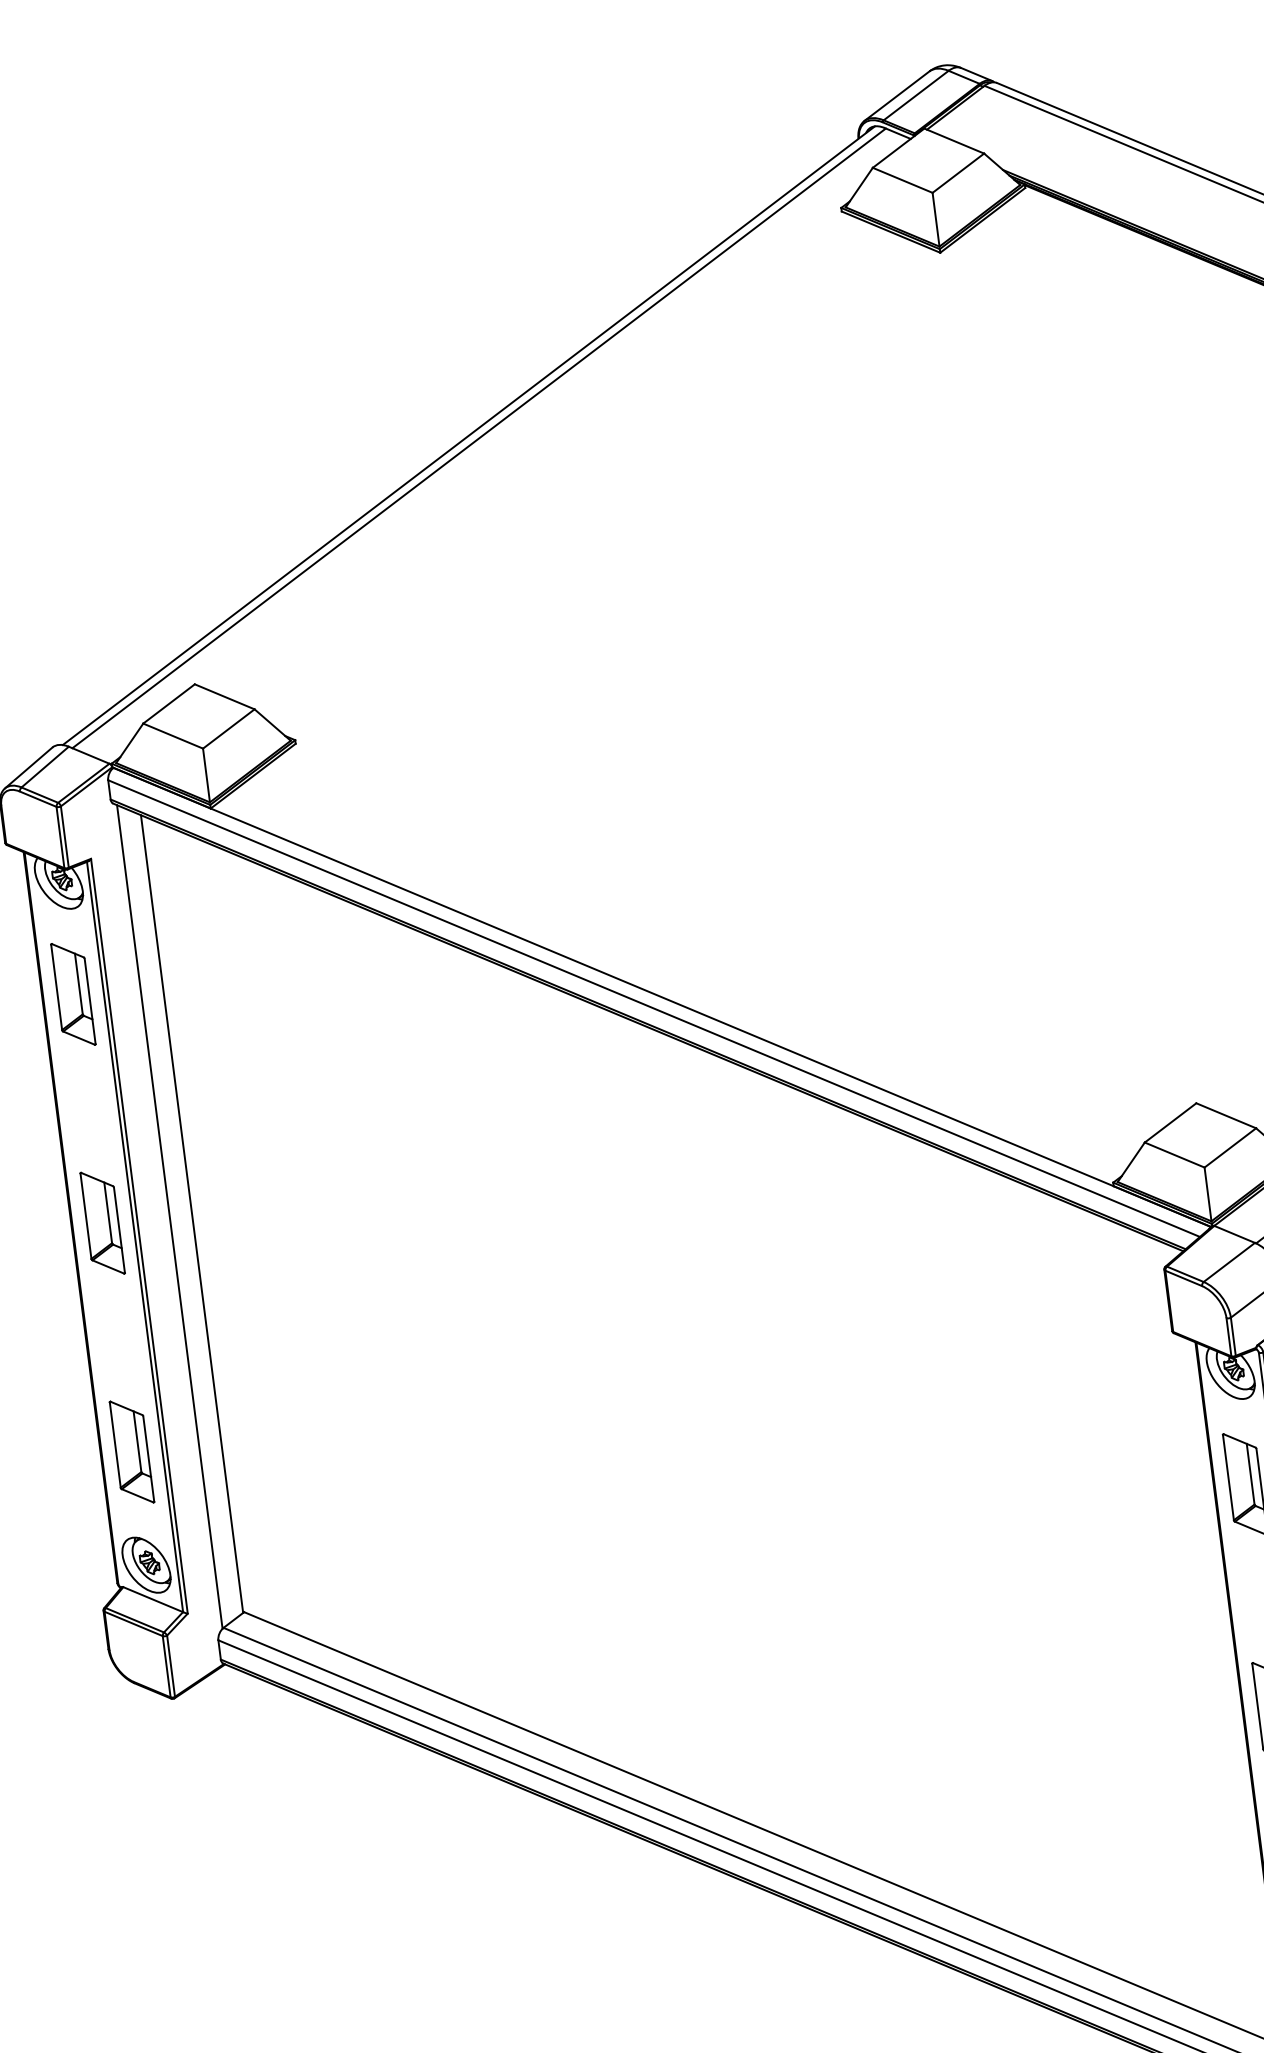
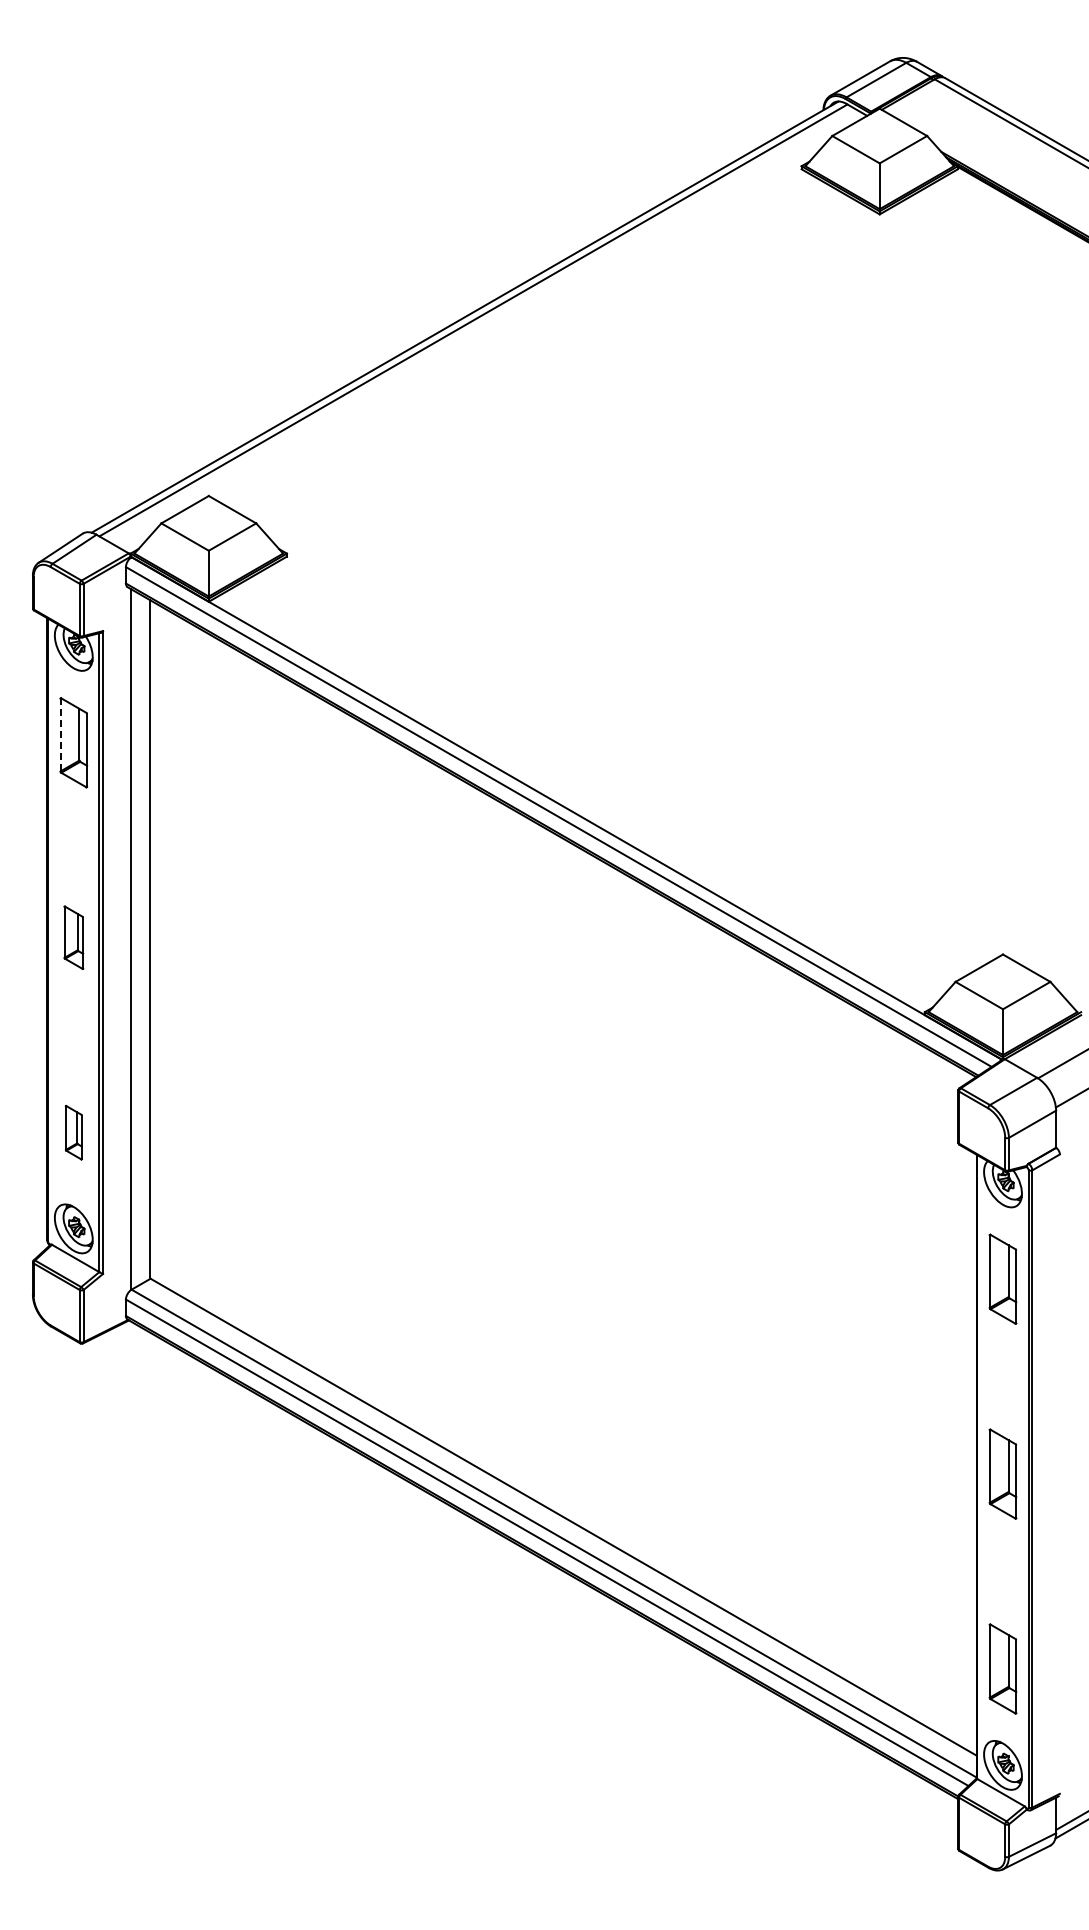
line: (56, 986) -> (60, 734), solid -> dashed
part: (102, 1223) -> (73, 937), size x0.7
part: (131, 1452) -> (73, 1132), size x0.6

